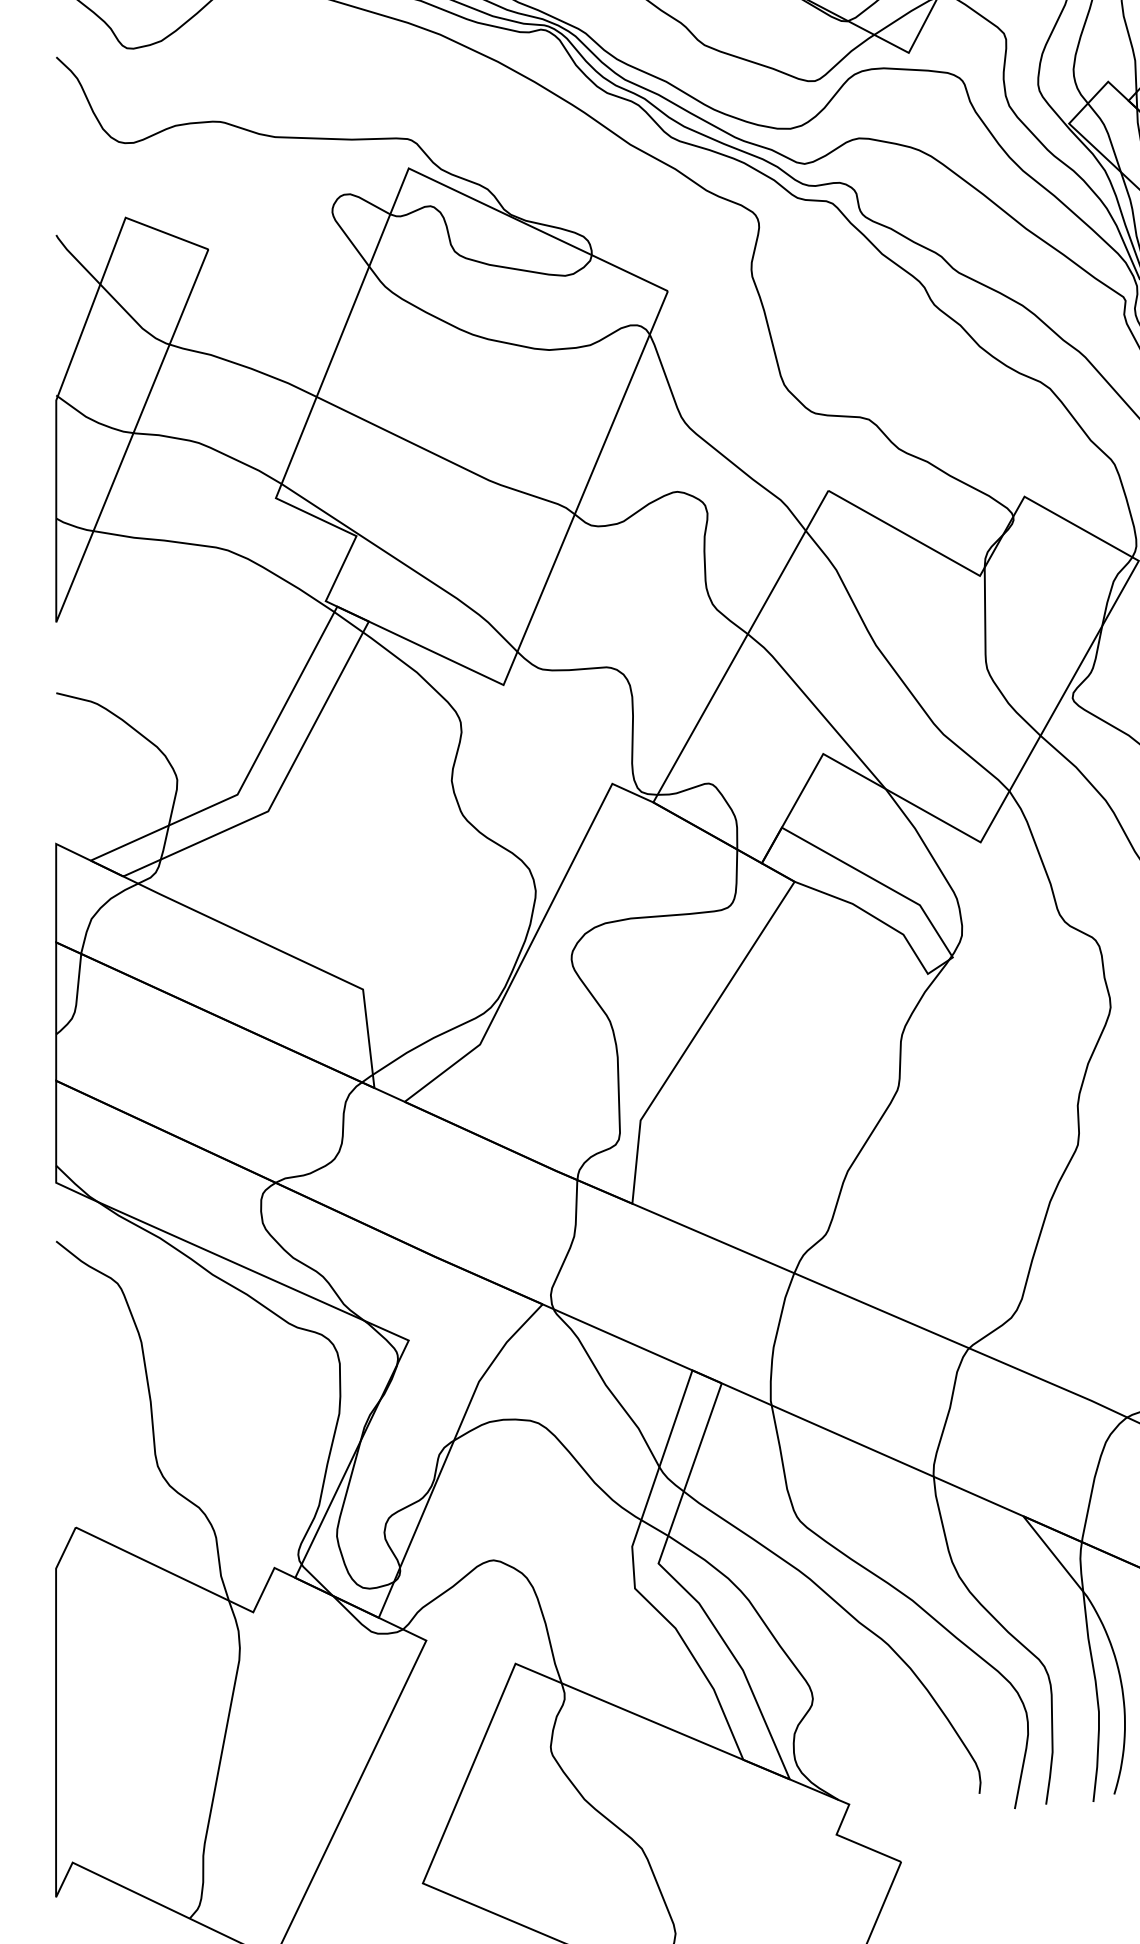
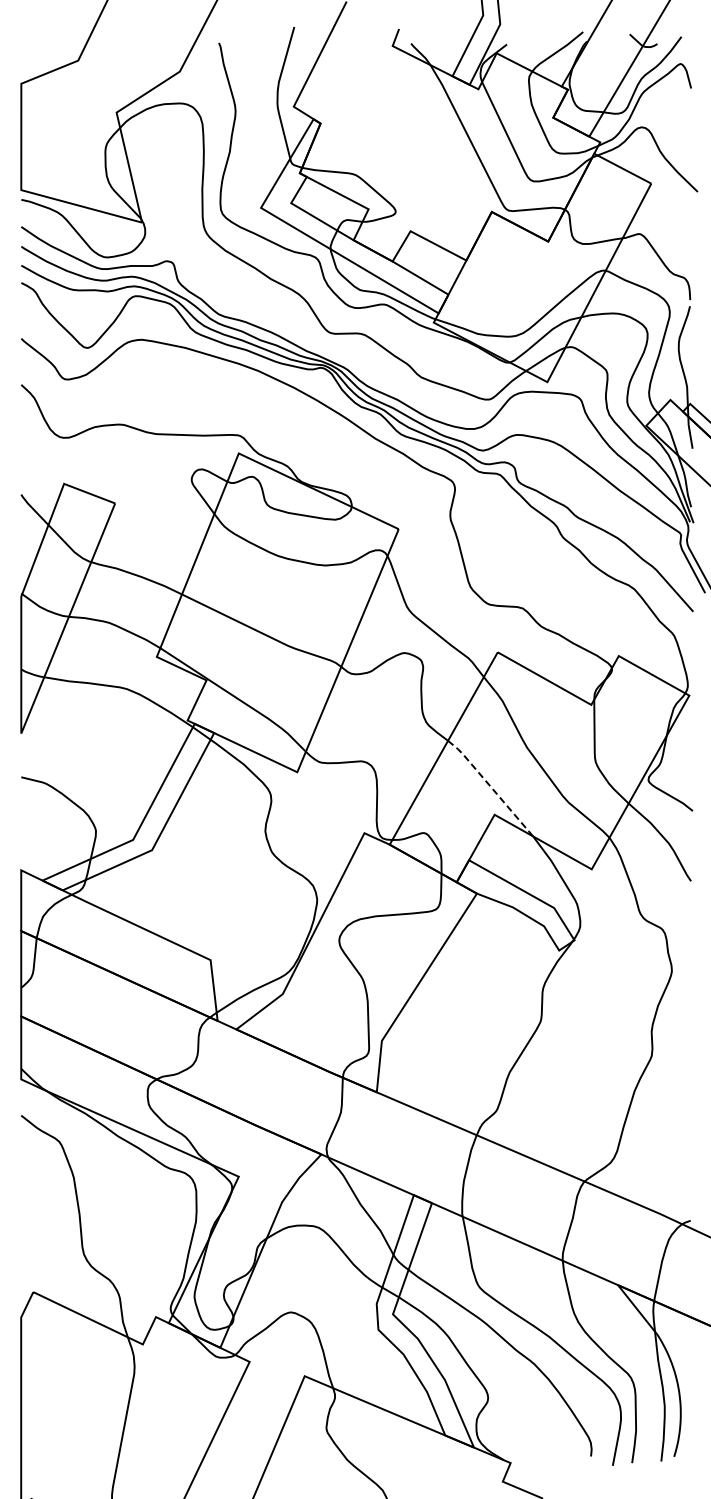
line: (816, 708) -> (490, 786), solid -> dashed

